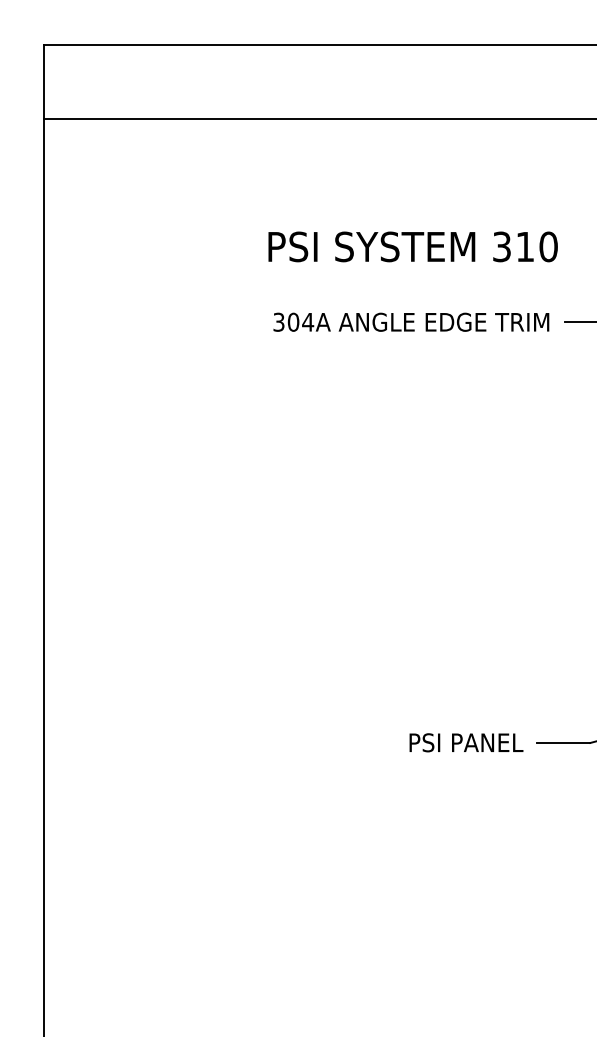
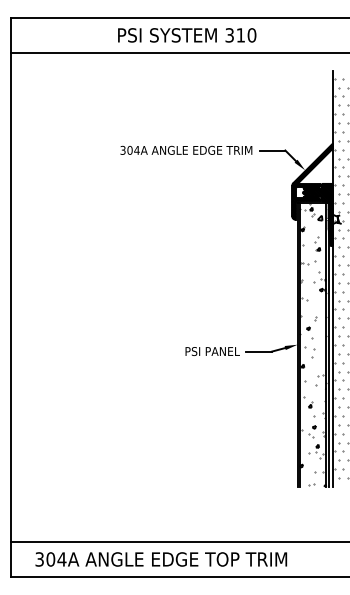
text: (413, 247) -> (187, 35), moved

